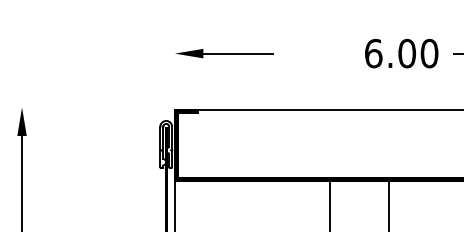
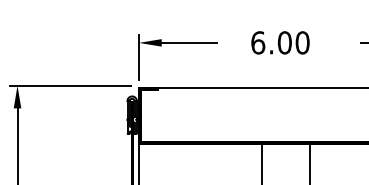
text: (401, 53) -> (280, 42), moved
line: (174, 72) -> (138, 57), added
line: (88, 107) -> (70, 85), added

